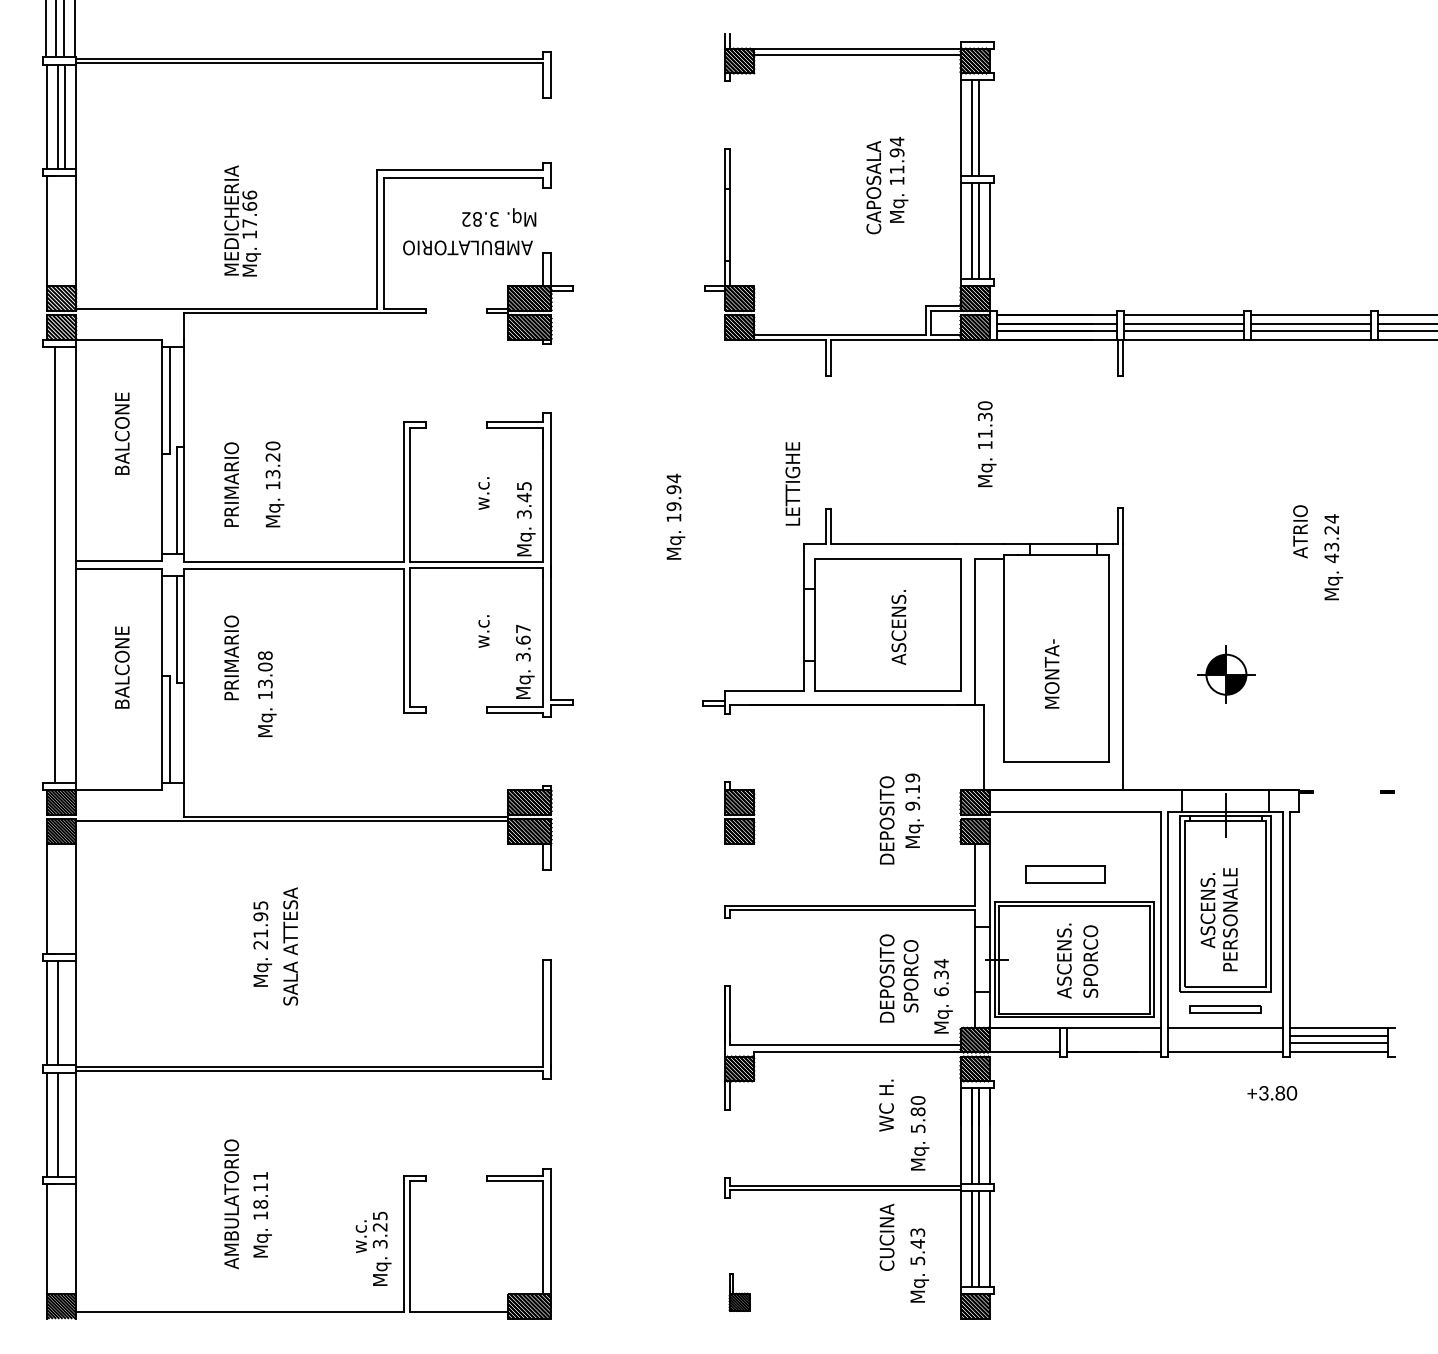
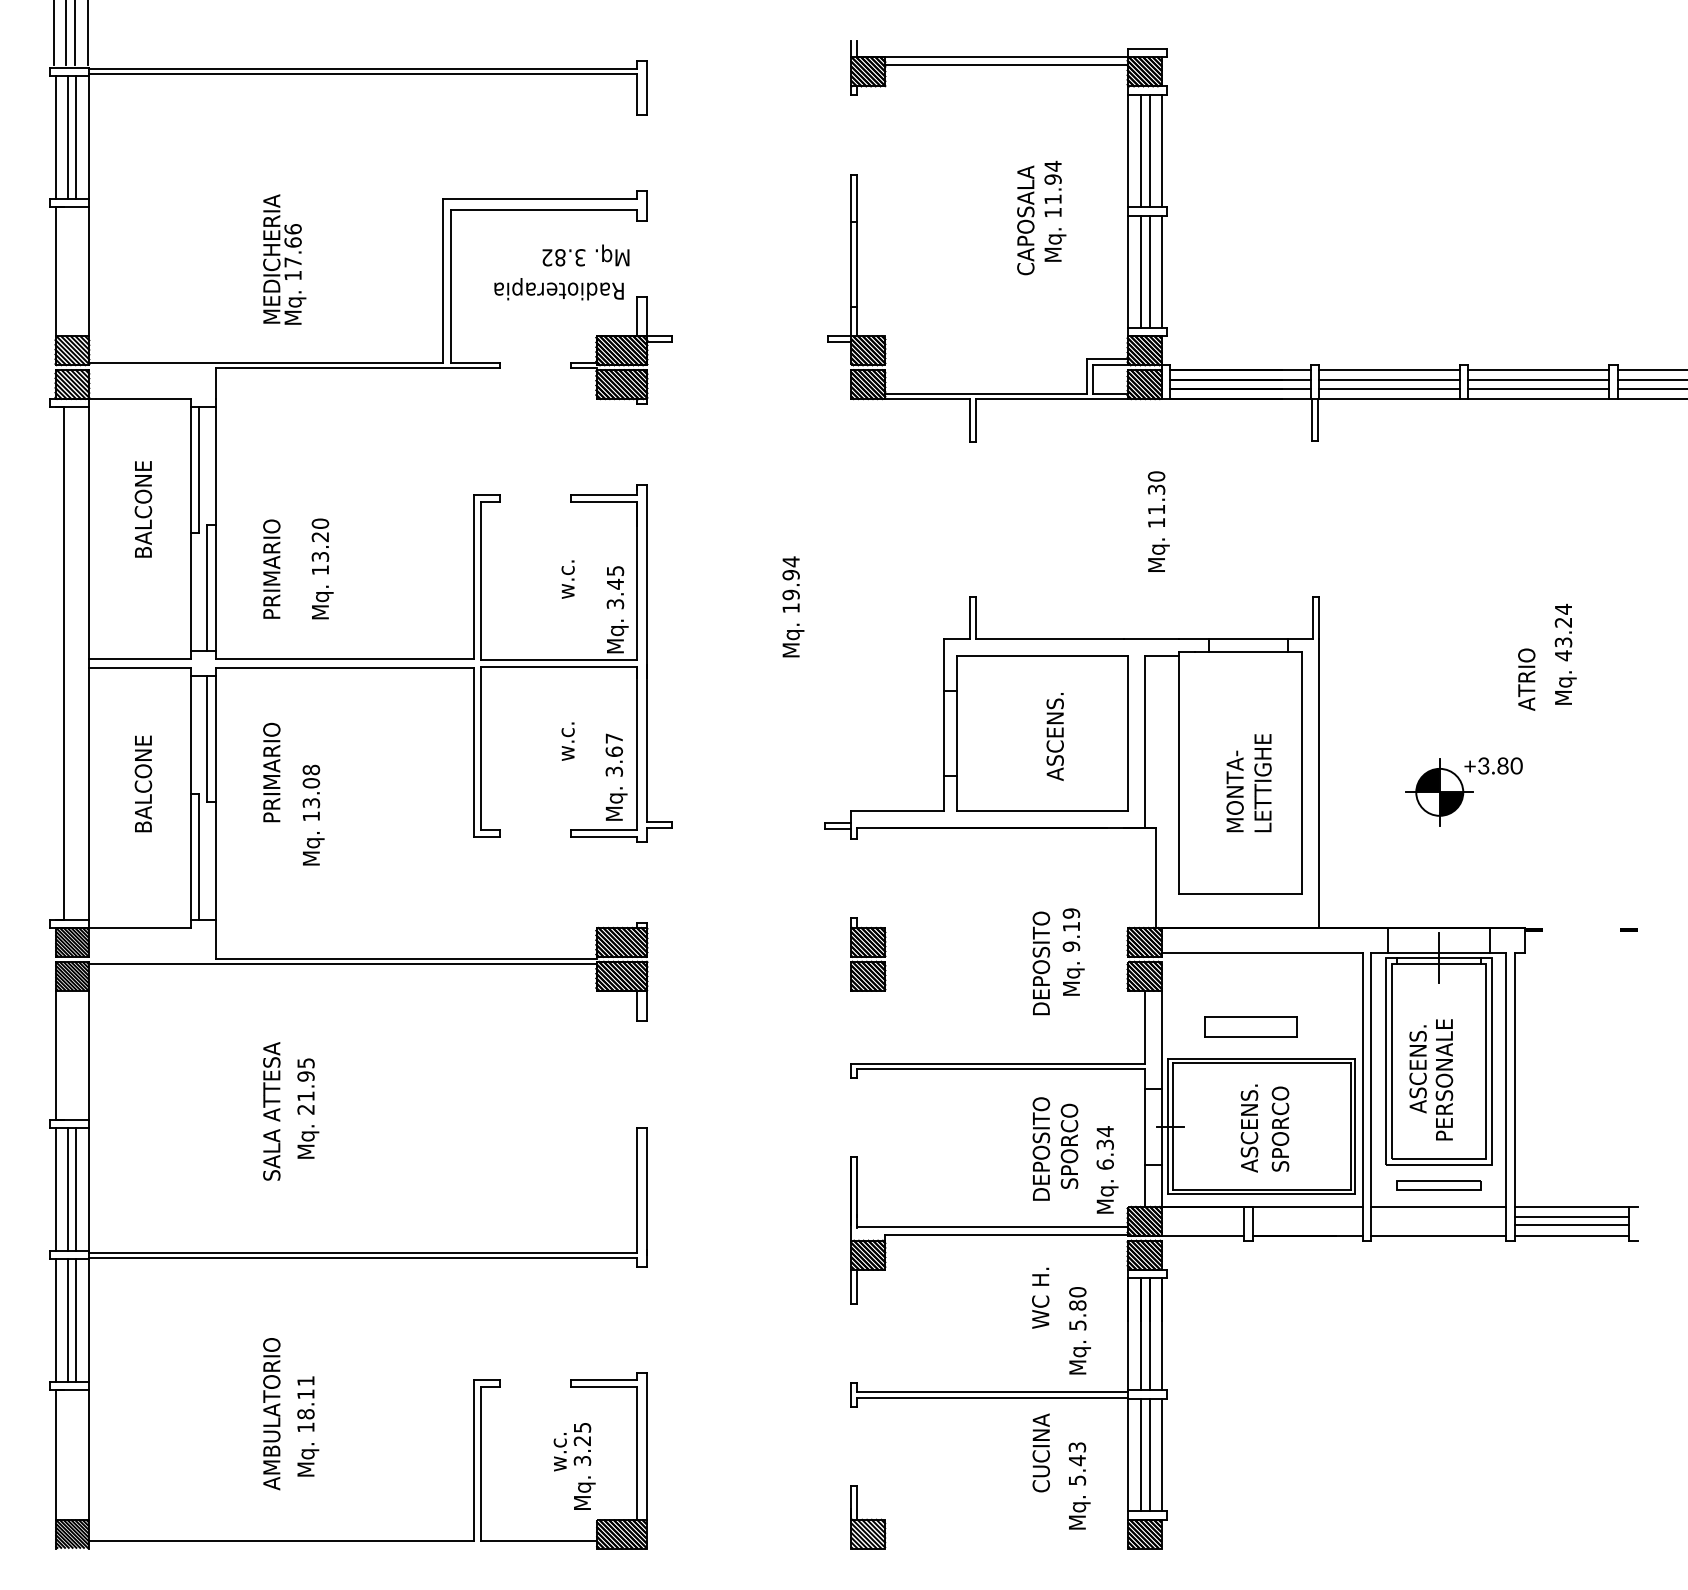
line: (989, 128) -> (1161, 151), added
text: (467, 245) -> (548, 288), AMBULATORIO -> Radioterapia
text: (792, 483) -> (1262, 782), moved
text: (1300, 531) -> (1526, 679), moved
text: (290, 946) -> (271, 1111), moved
line: (64, 1013) -> (75, 1190), added
text: (1272, 1093) -> (1493, 766), moved
line: (64, 1124) -> (75, 1320), added
text: (373, 1248) -> (574, 1465), moved
part: (739, 1292) -> (868, 1517), size x1.43

